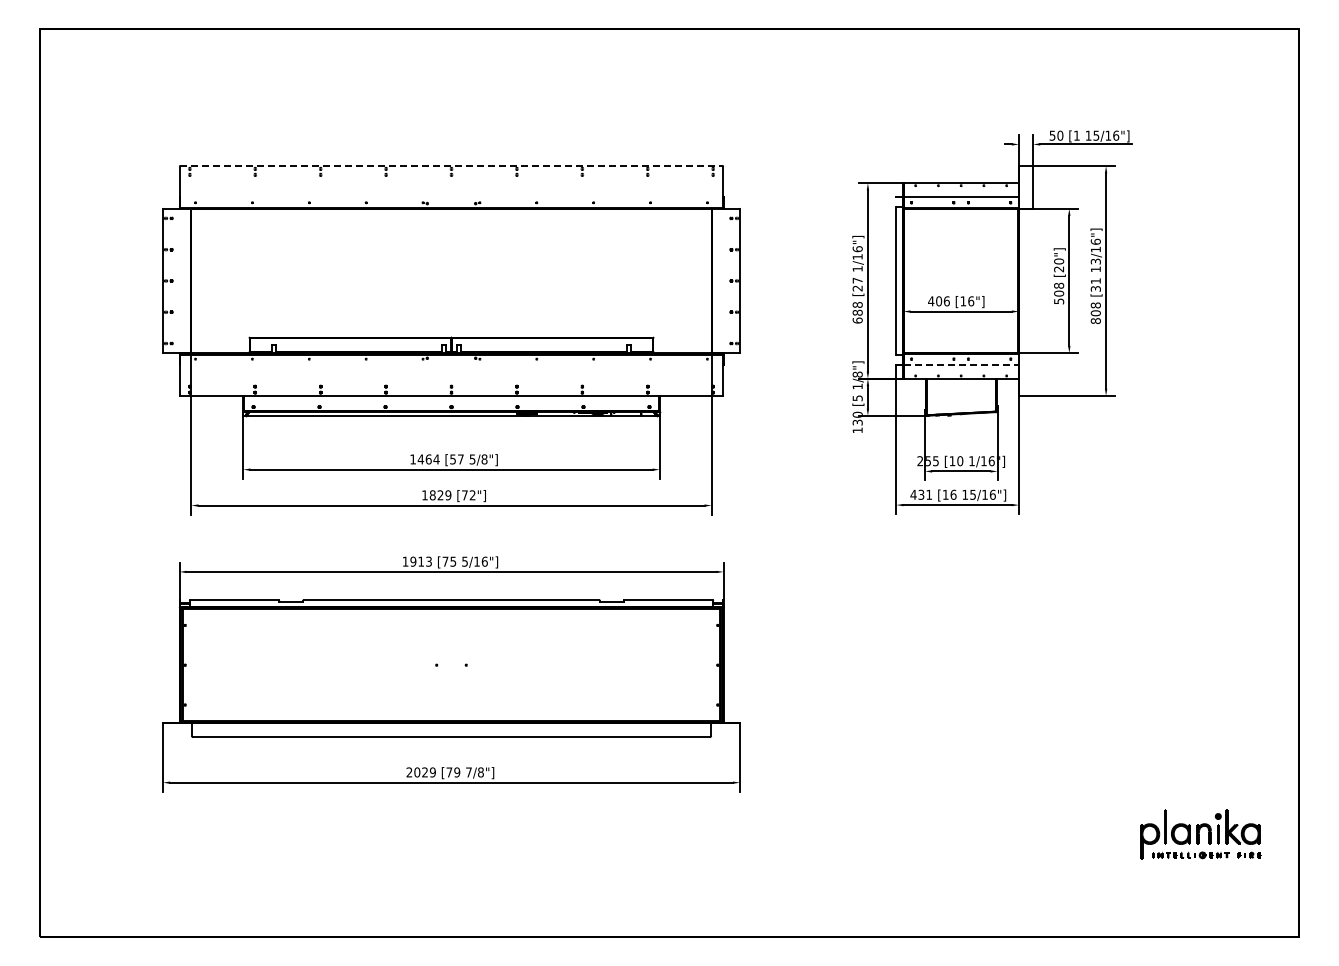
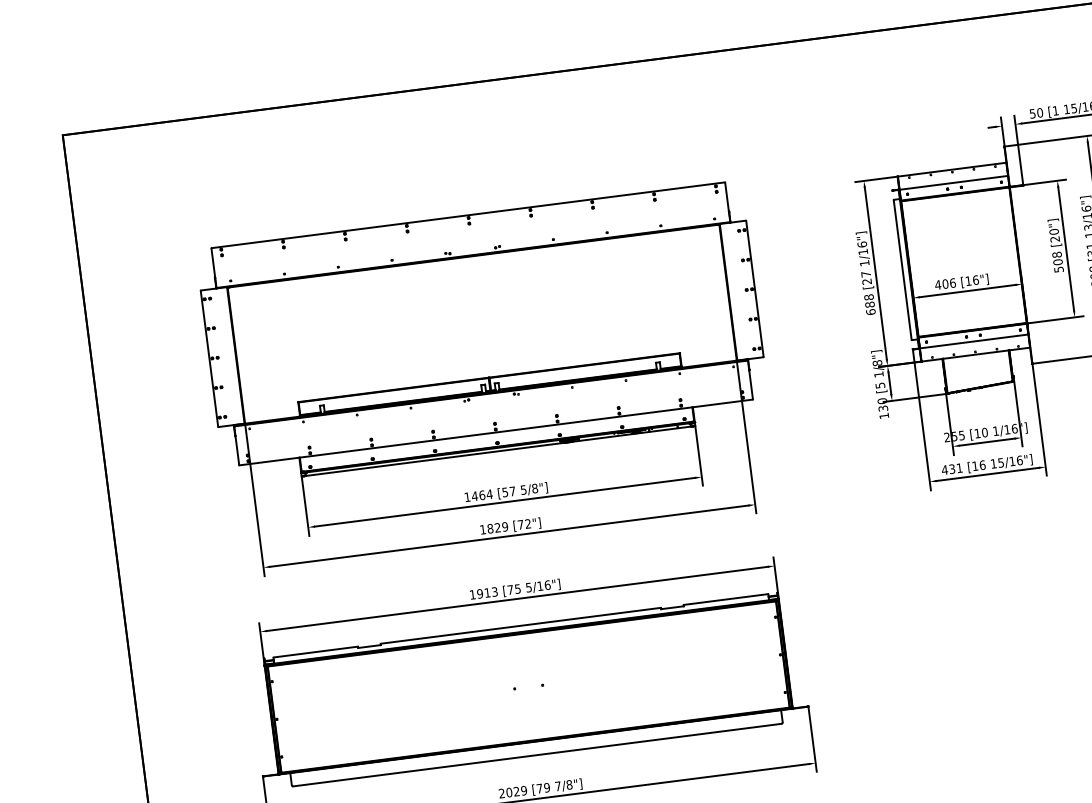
line: (452, 166) -> (469, 215), dashed -> solid
line: (961, 364) -> (974, 341), dashed -> solid

